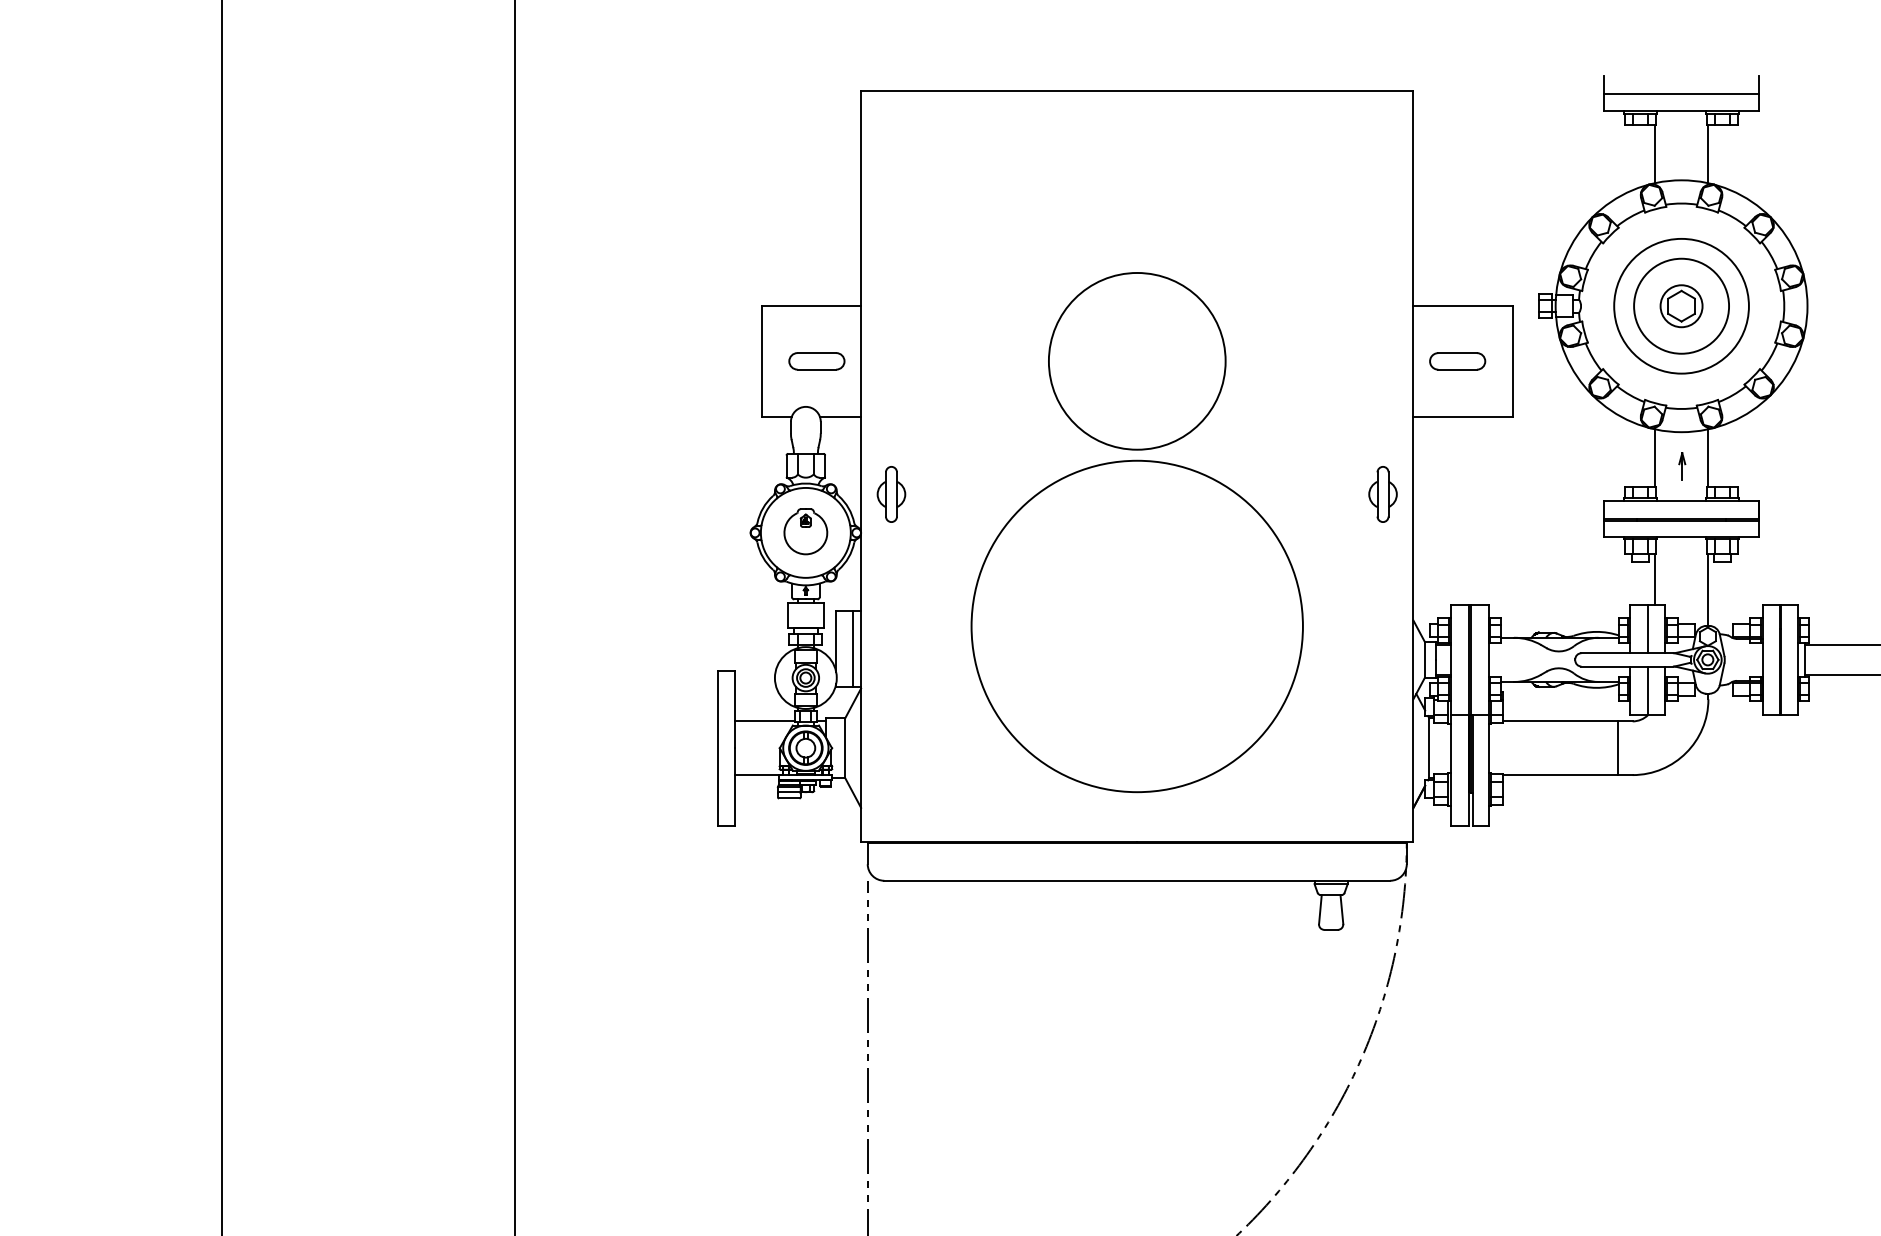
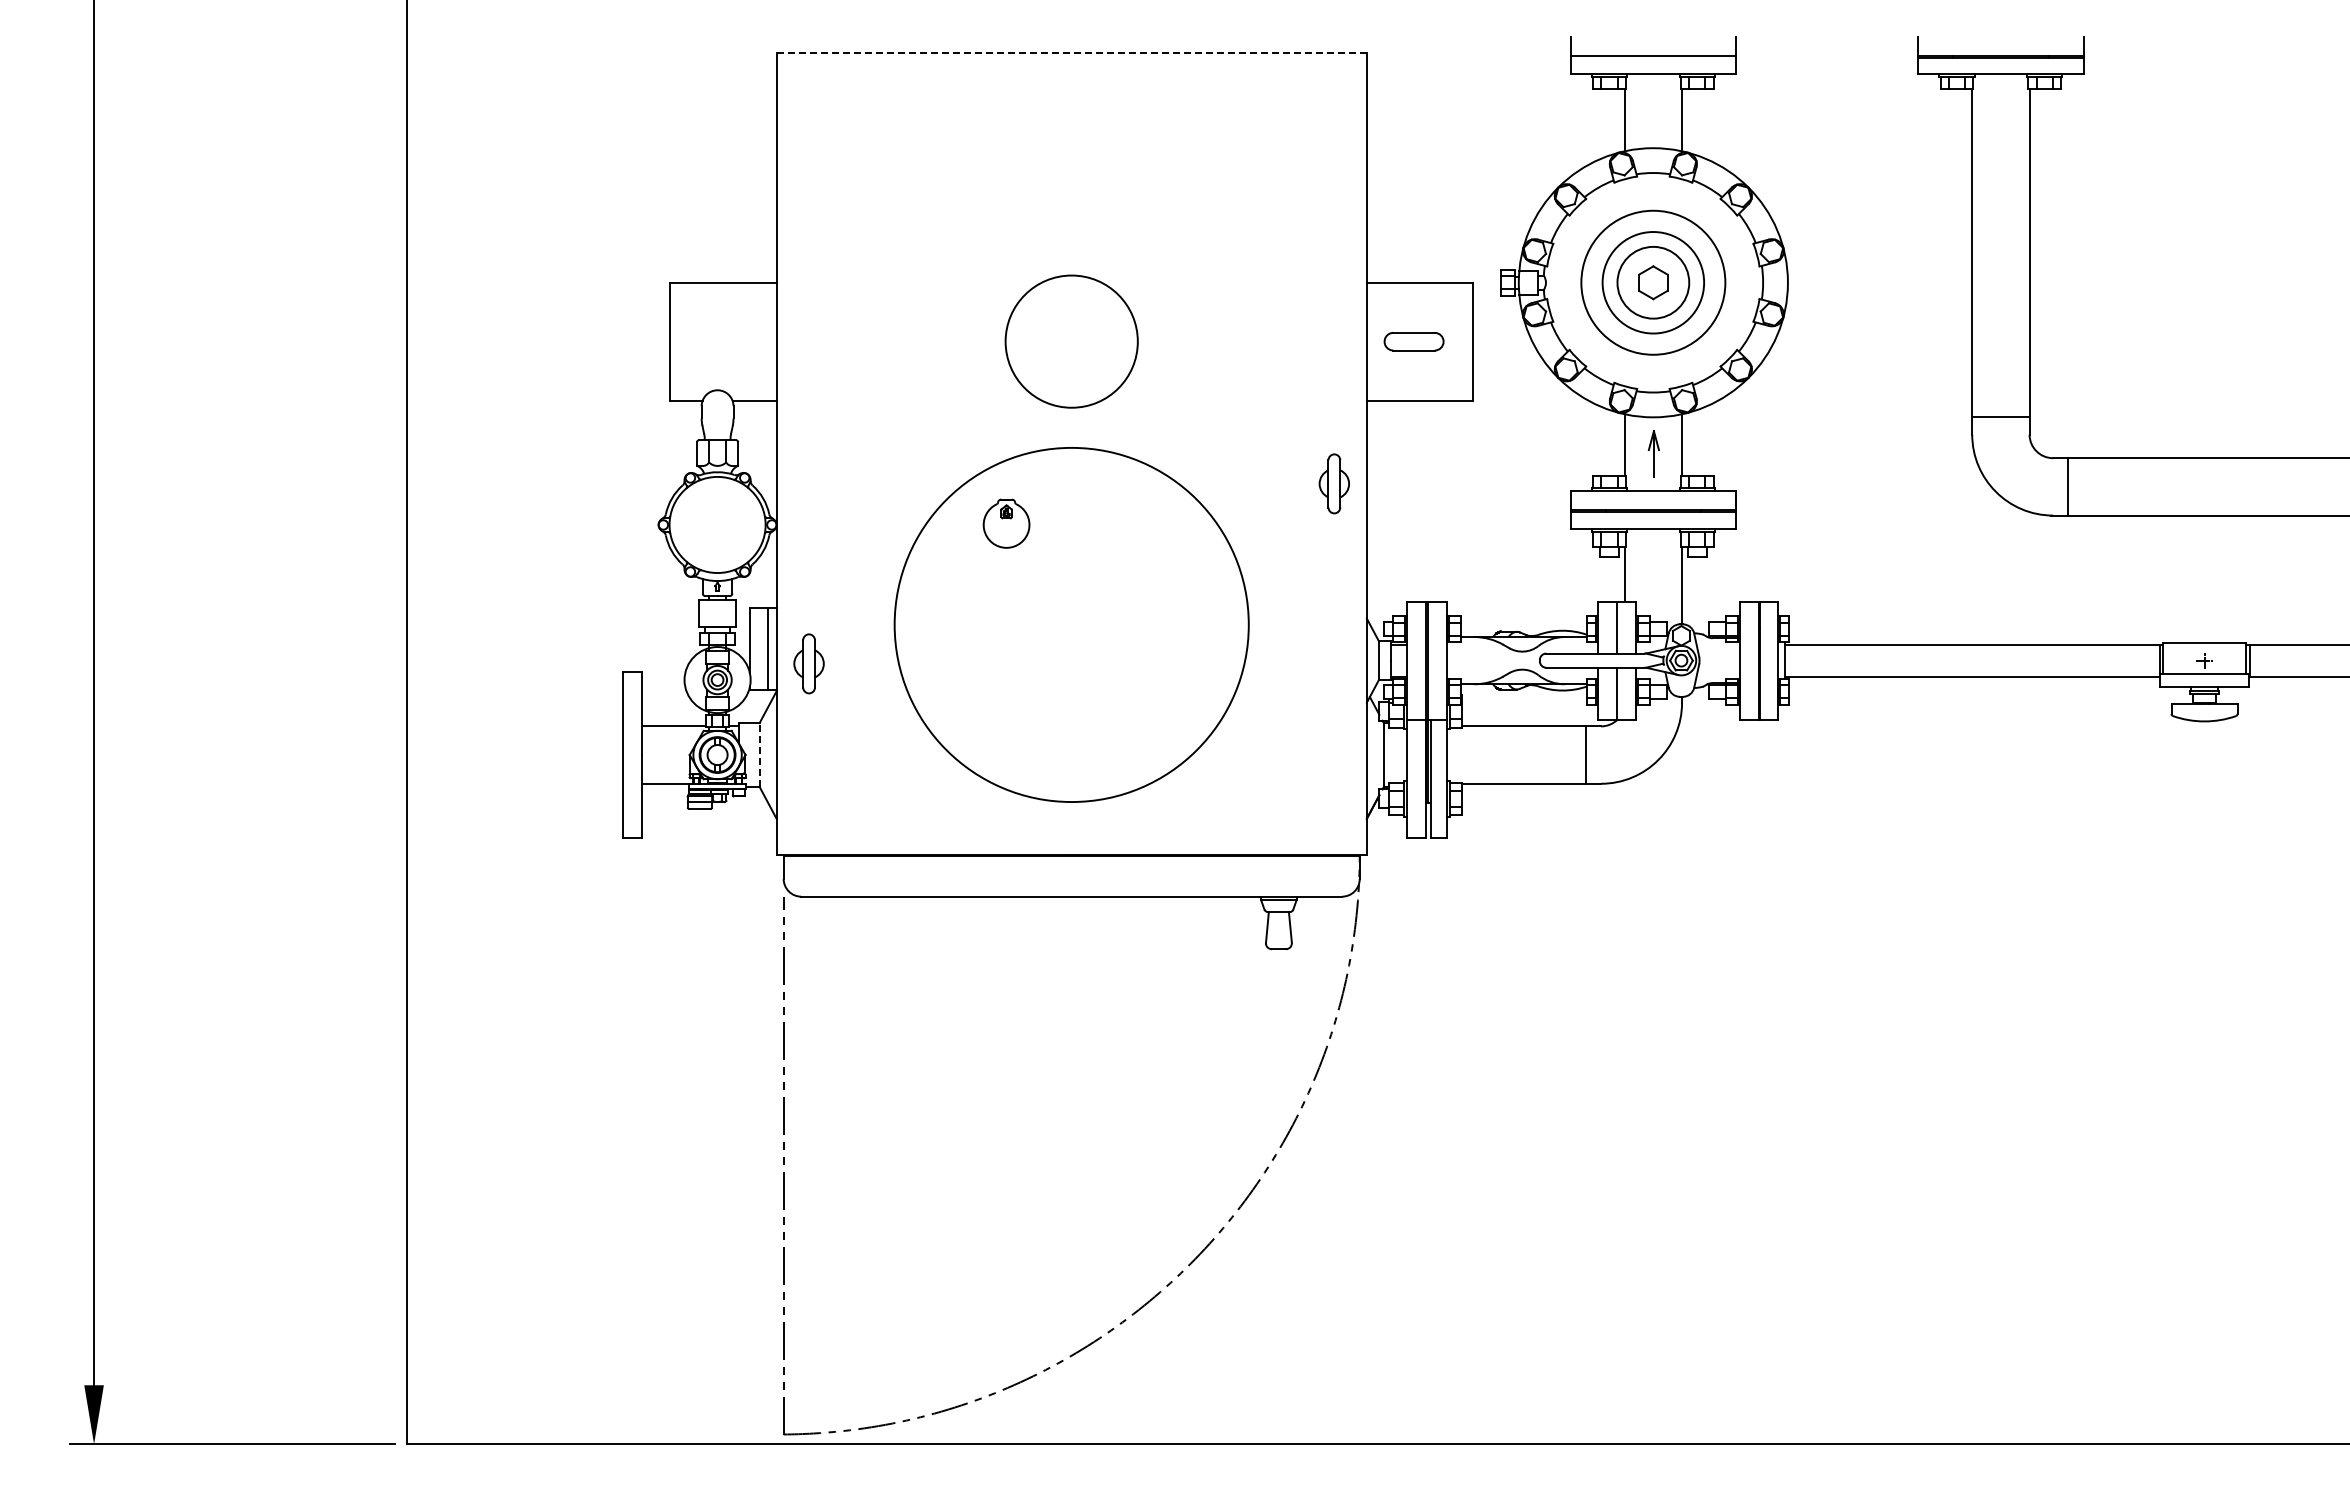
line: (1137, 90) -> (1072, 52), solid -> dashed
circle: (1680, 306) -> (1652, 282), size x1.6
part: (817, 361) -> (729, 341), removed
circle: (1137, 361) -> (1071, 341), size x0.7
part: (1682, 466) -> (1654, 453), size x1.6
part: (890, 494) -> (808, 663), moved
part: (805, 531) -> (1006, 523), moved
line: (845, 748) -> (759, 755), solid -> dashed

